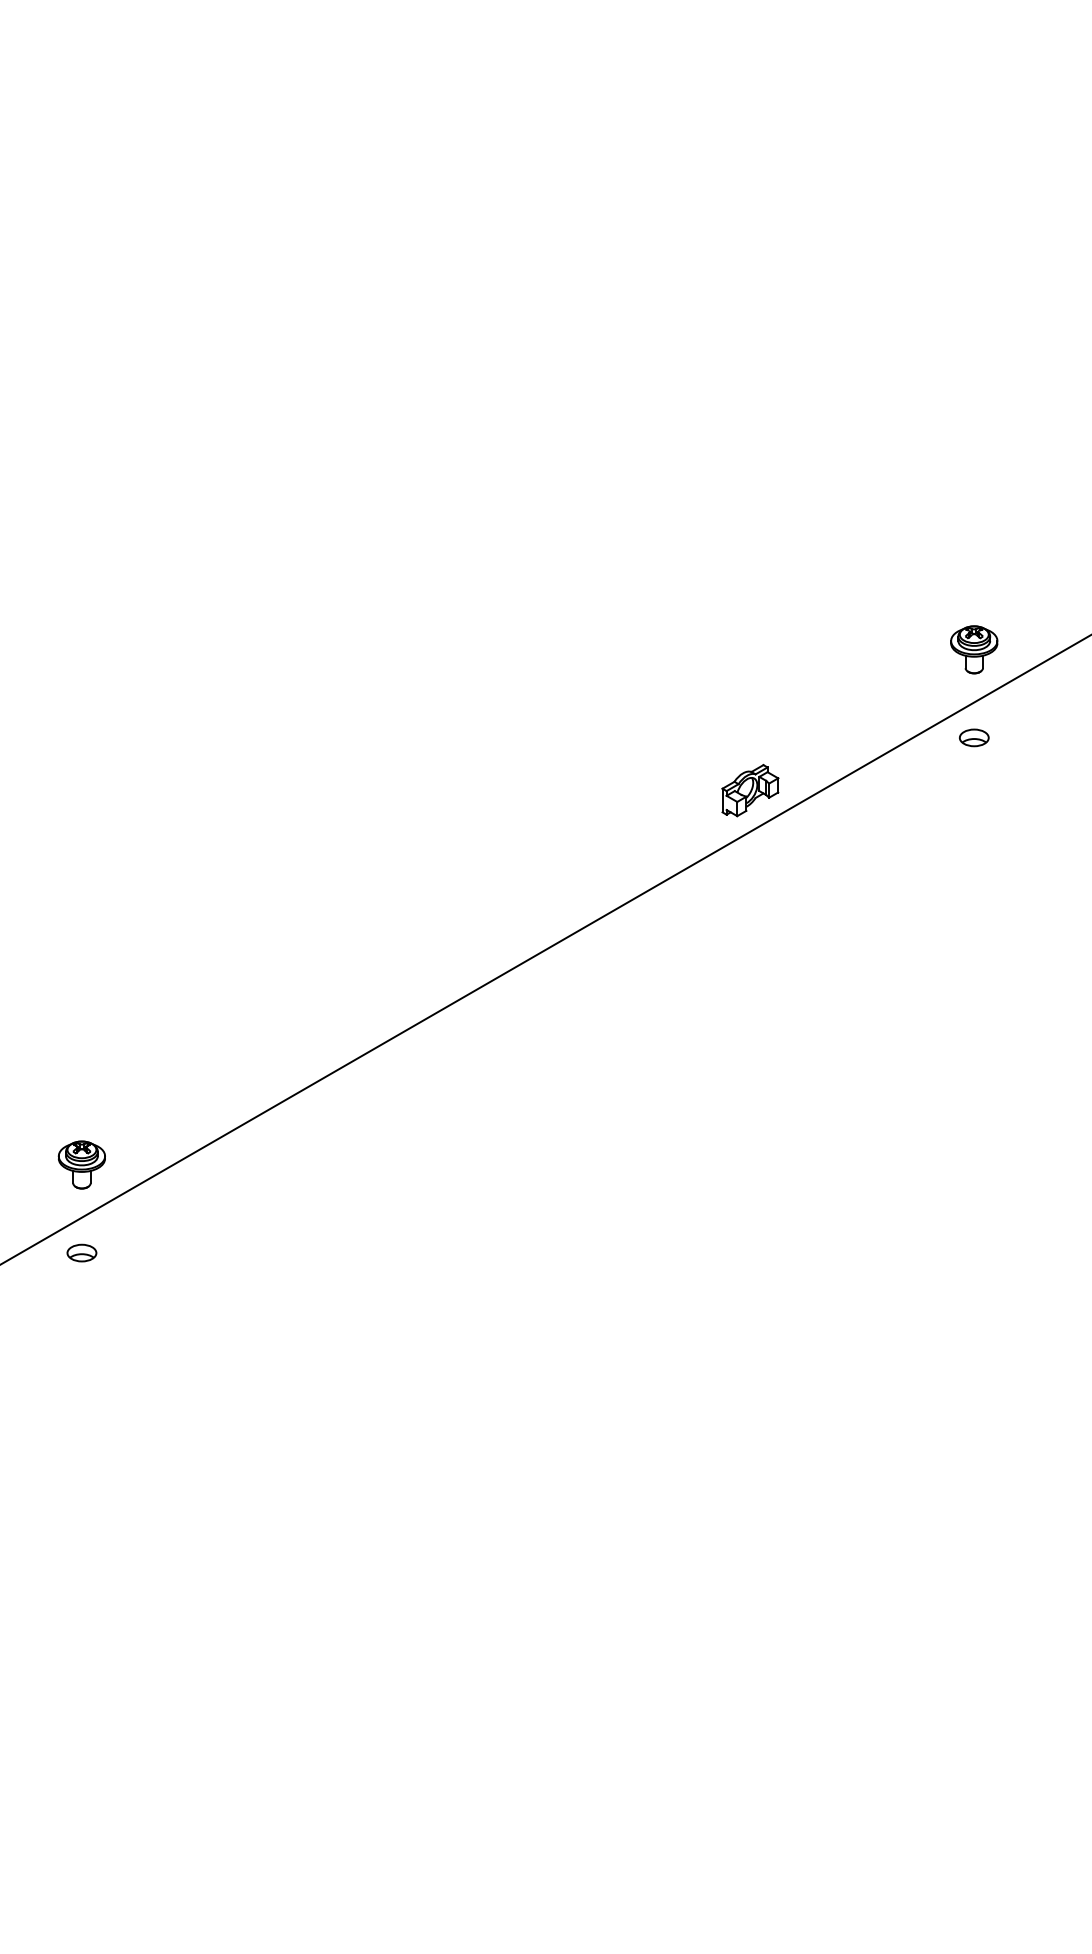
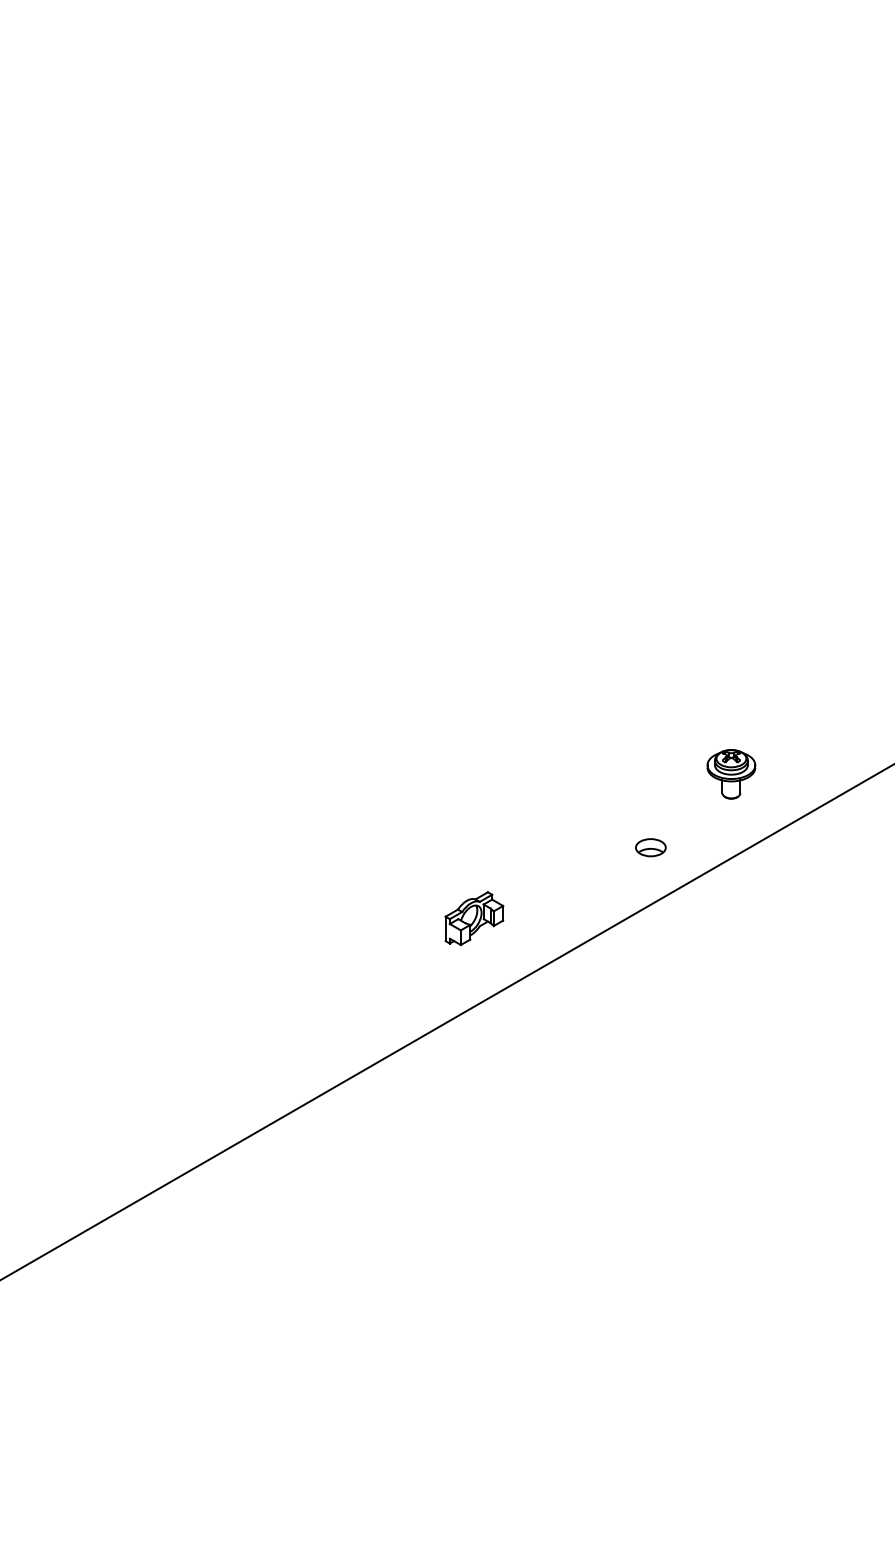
part: (974, 649) -> (731, 773), moved
part: (974, 737) -> (651, 847), moved
part: (750, 790) -> (474, 918), moved

